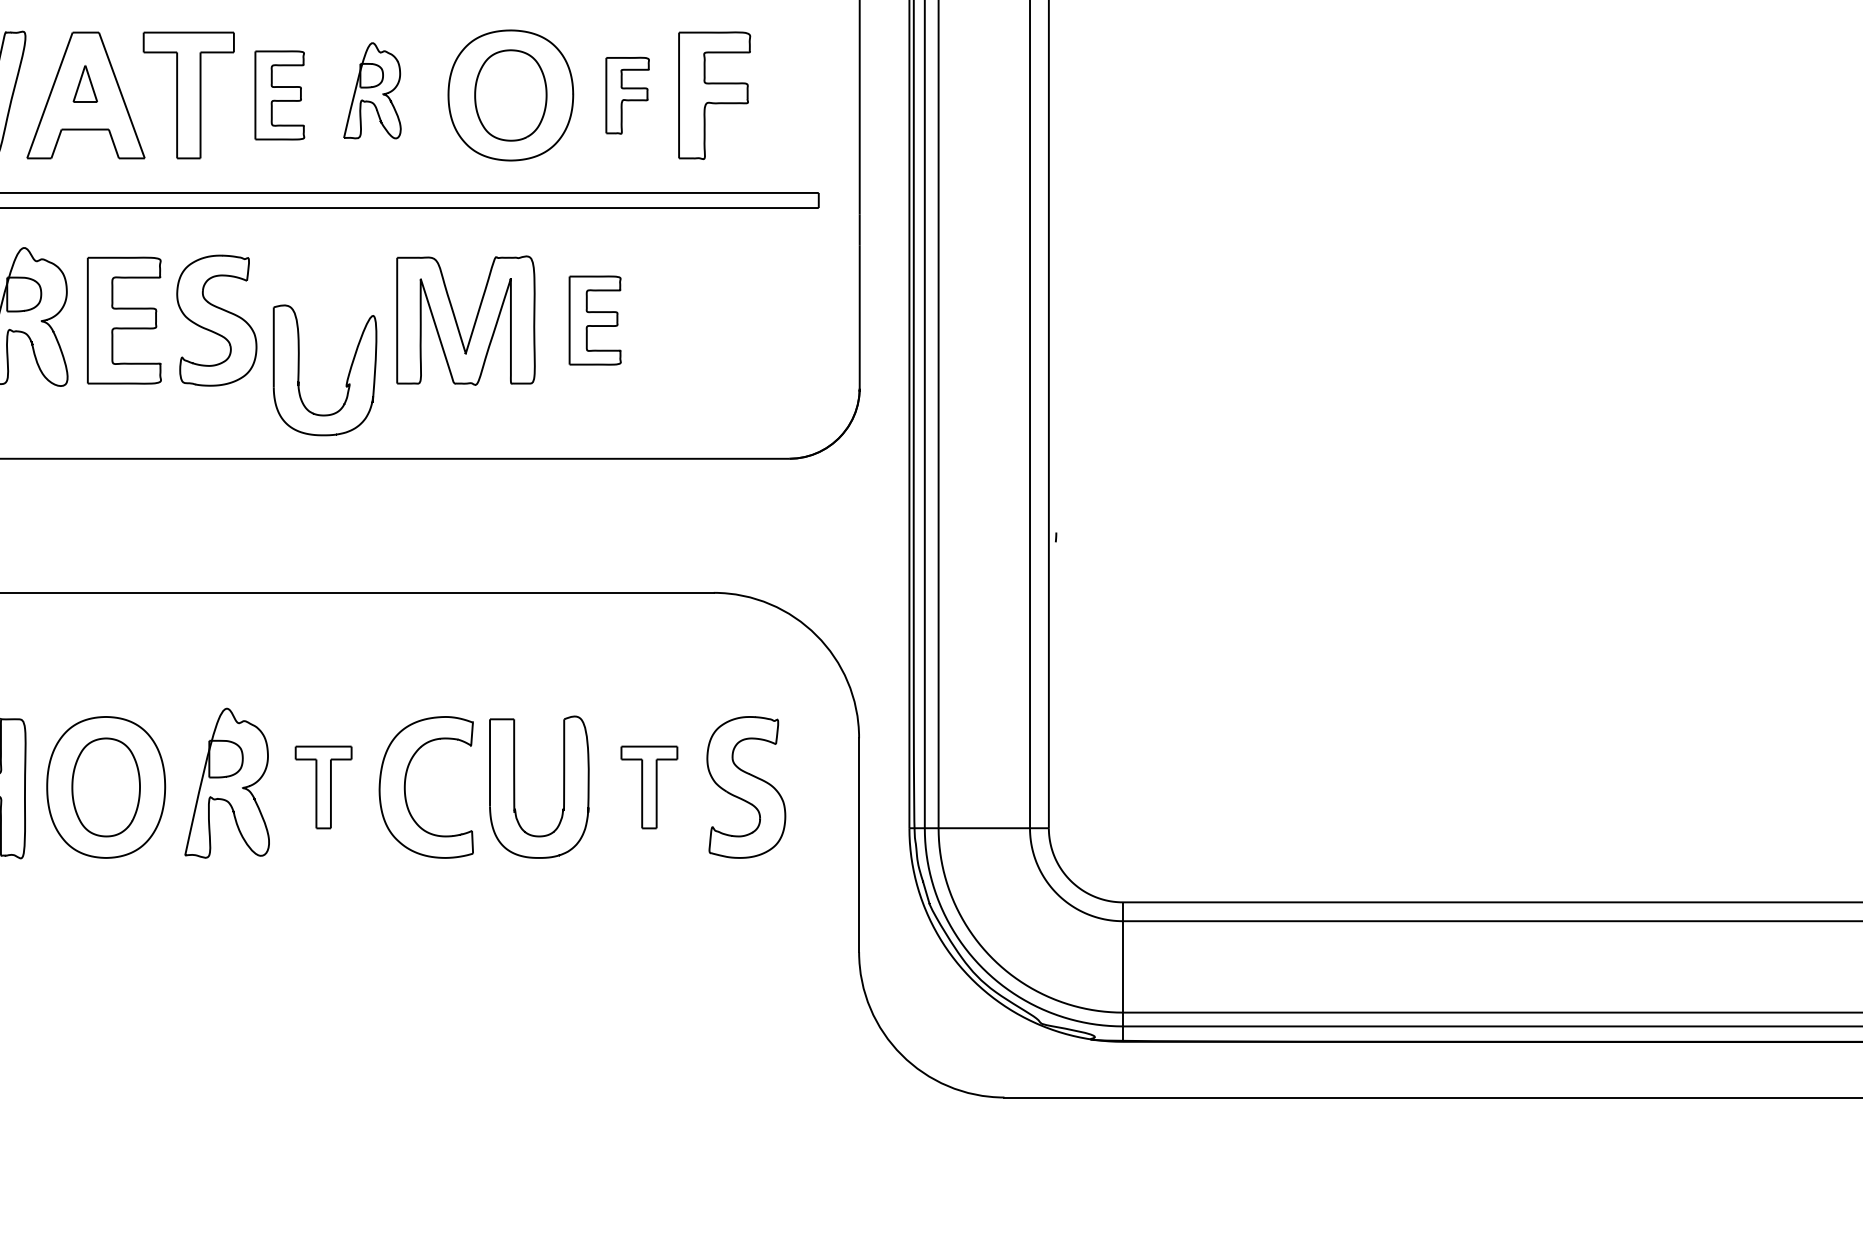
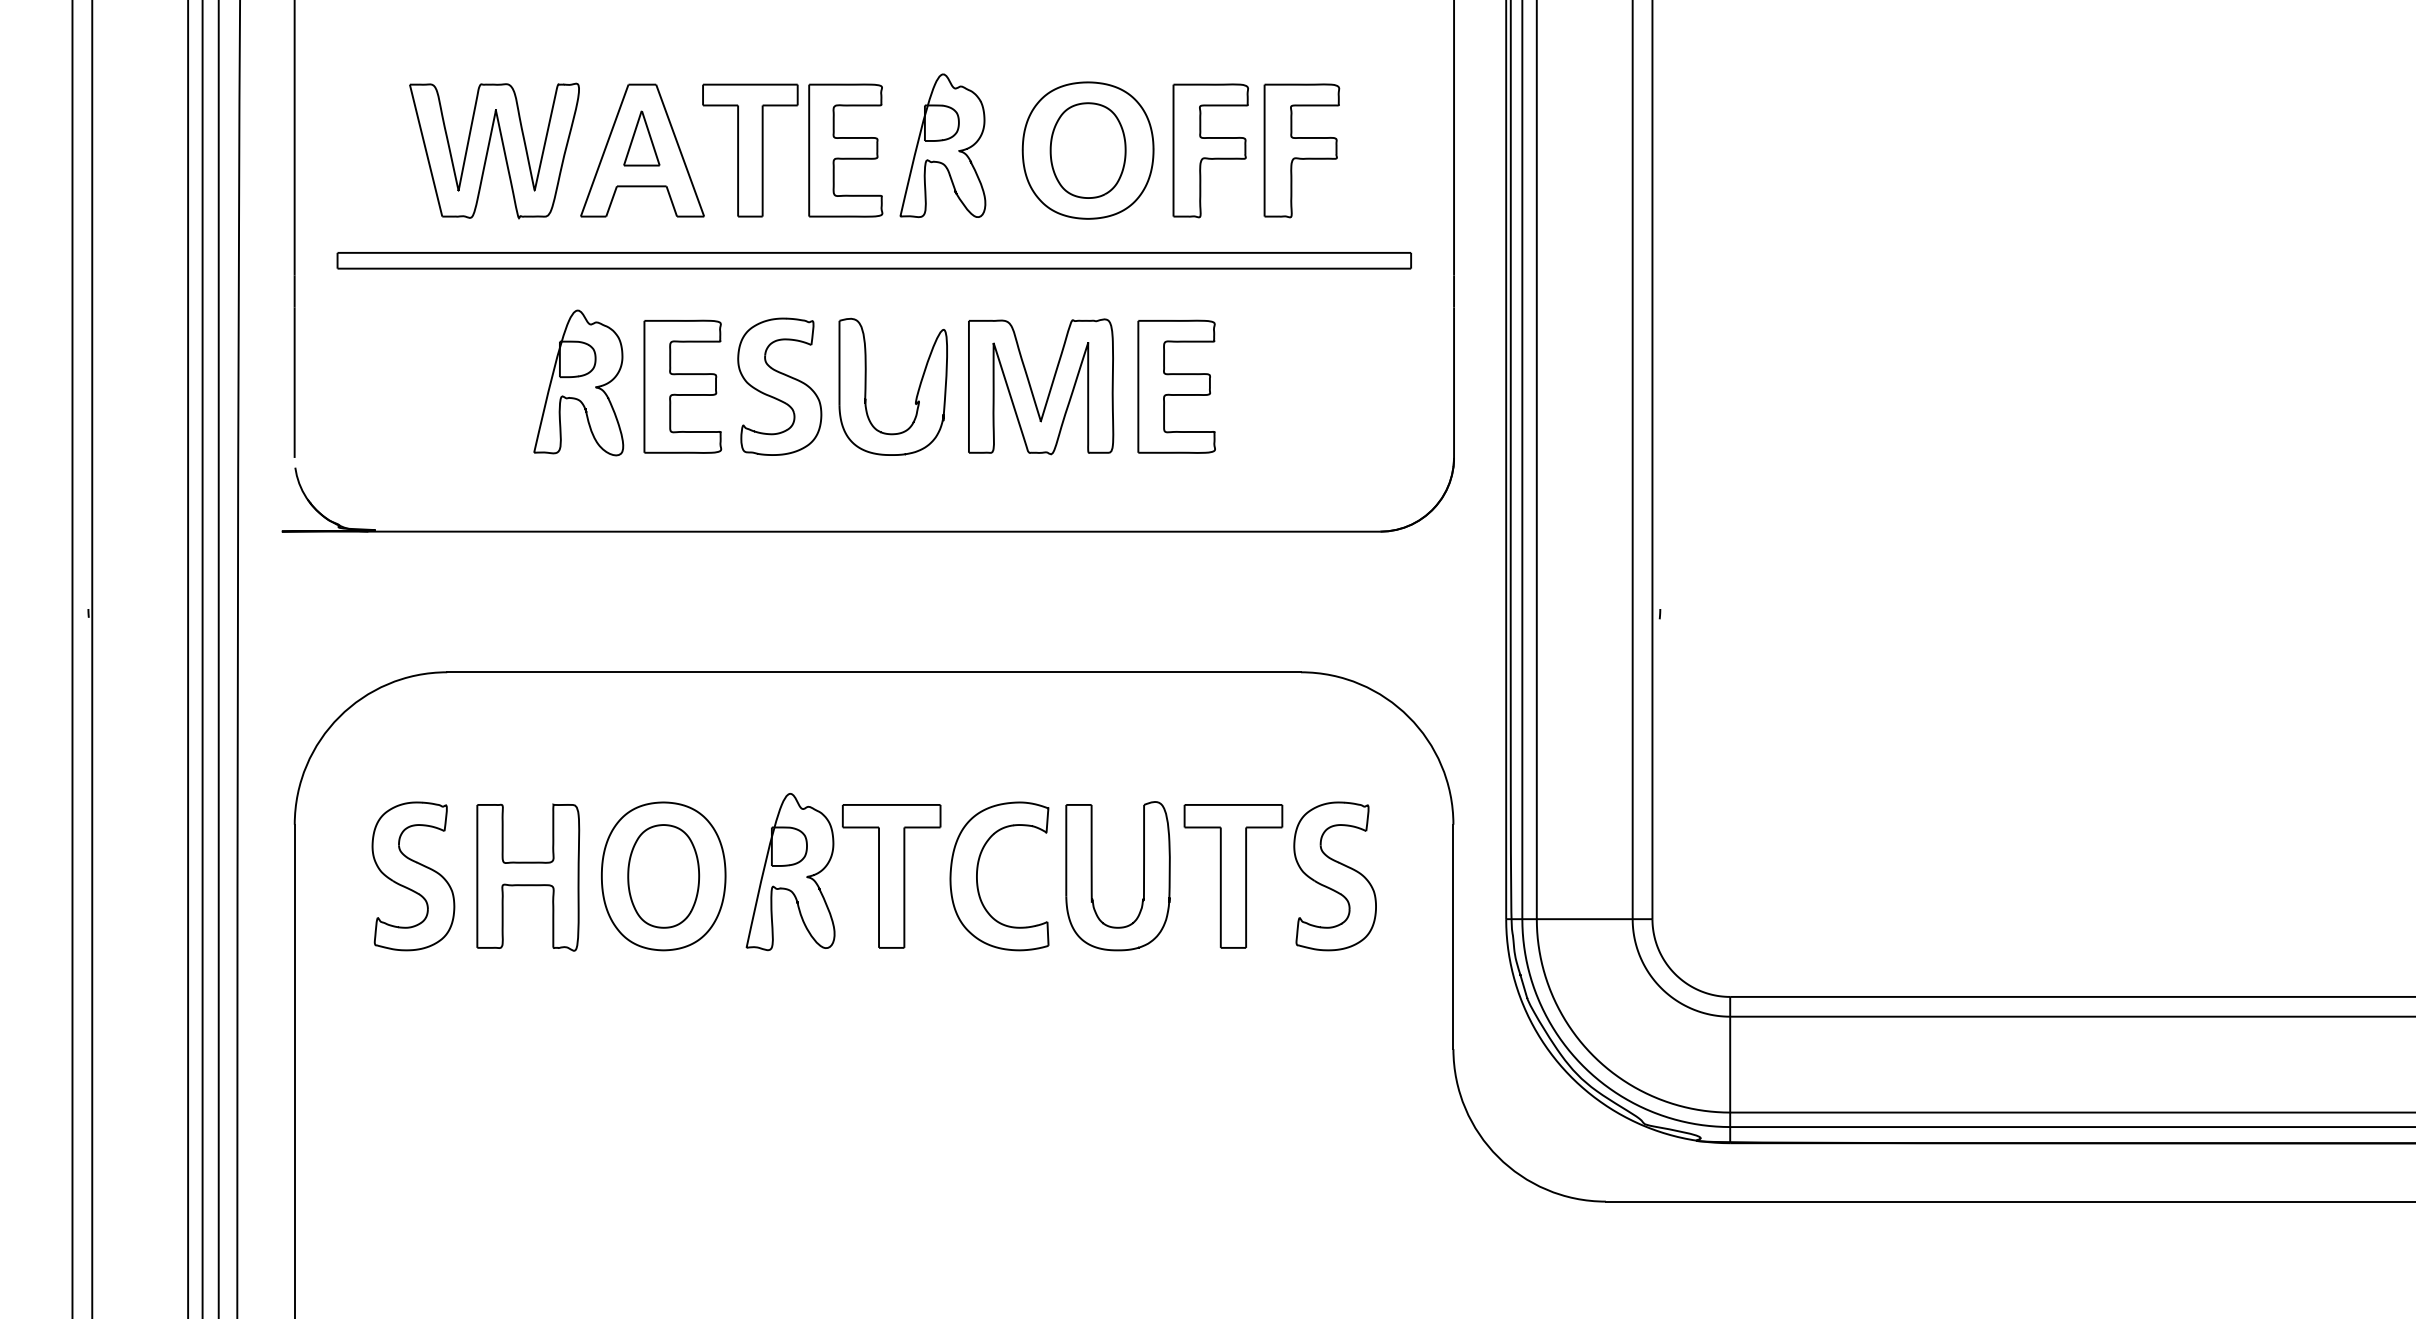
part: (85, 83) -> (641, 138), size x1.43
part: (371, 90) -> (942, 145), size x1.43
part: (279, 95) -> (845, 150), size x1.43
part: (627, 95) -> (1210, 150), size x1.67
part: (595, 320) -> (1176, 386), size x1.43
part: (347, 377) -> (916, 394), moved
part: (323, 787) -> (891, 876), size x1.67
part: (649, 787) -> (1233, 876), size x1.67

